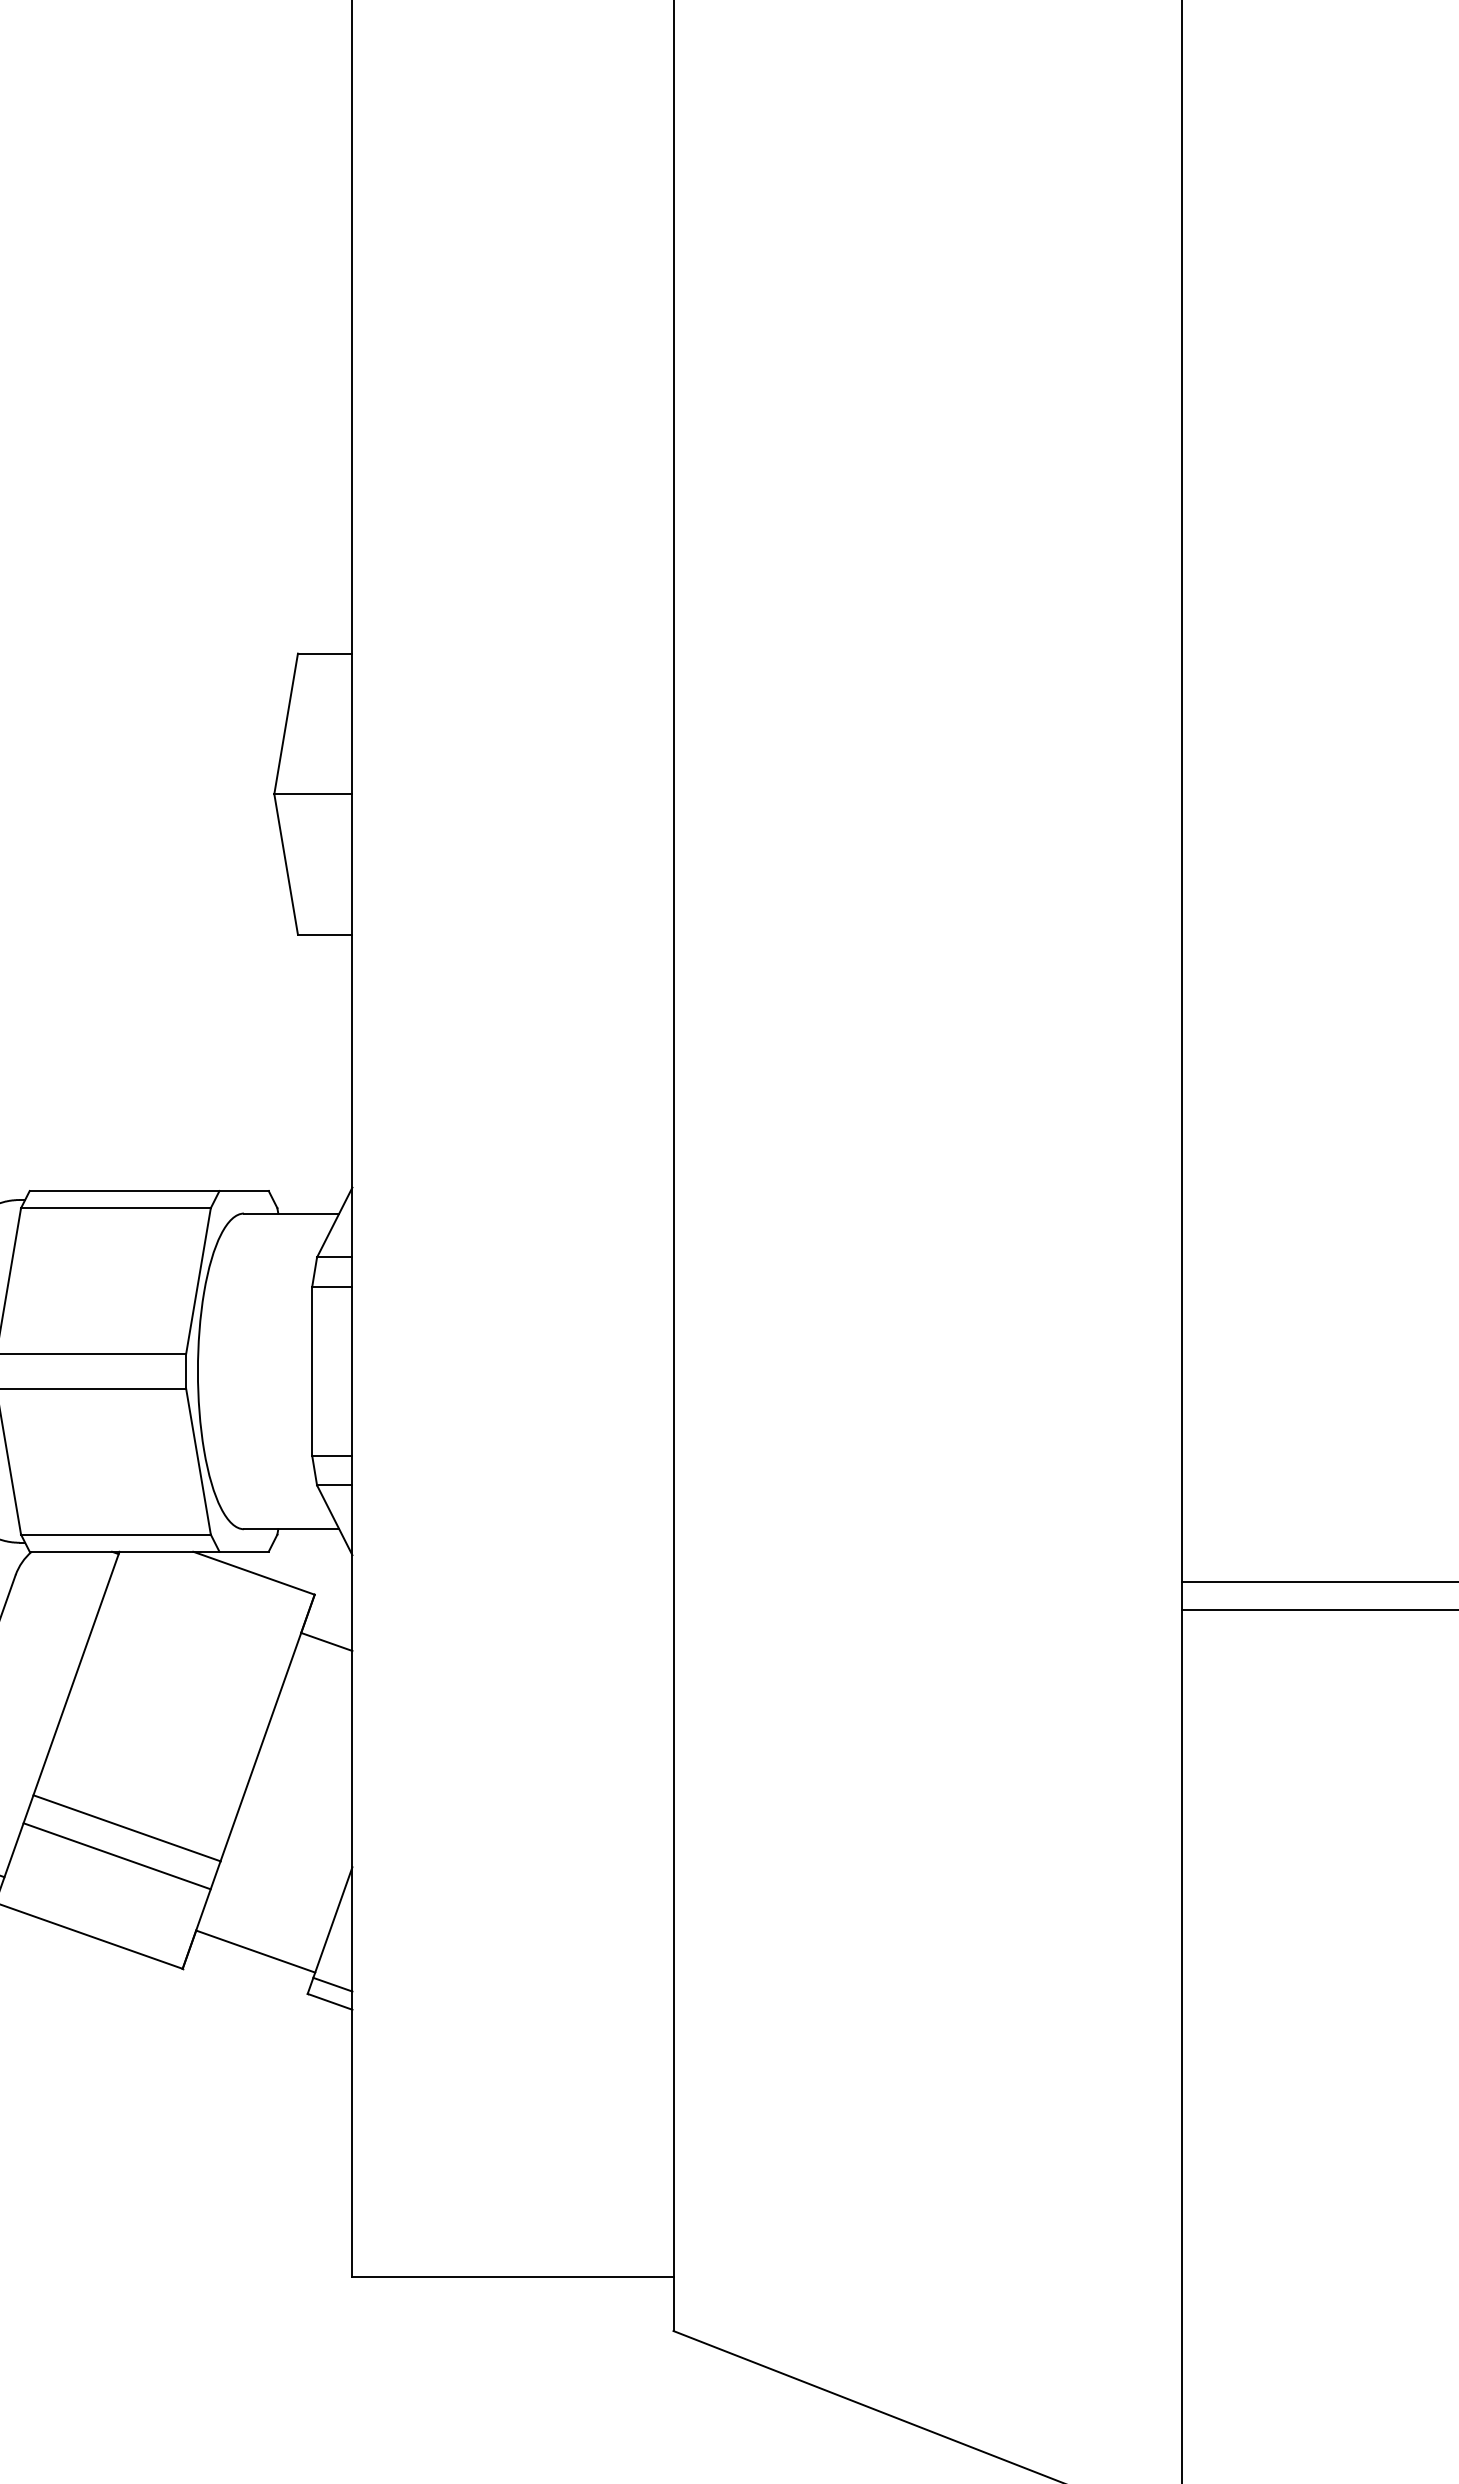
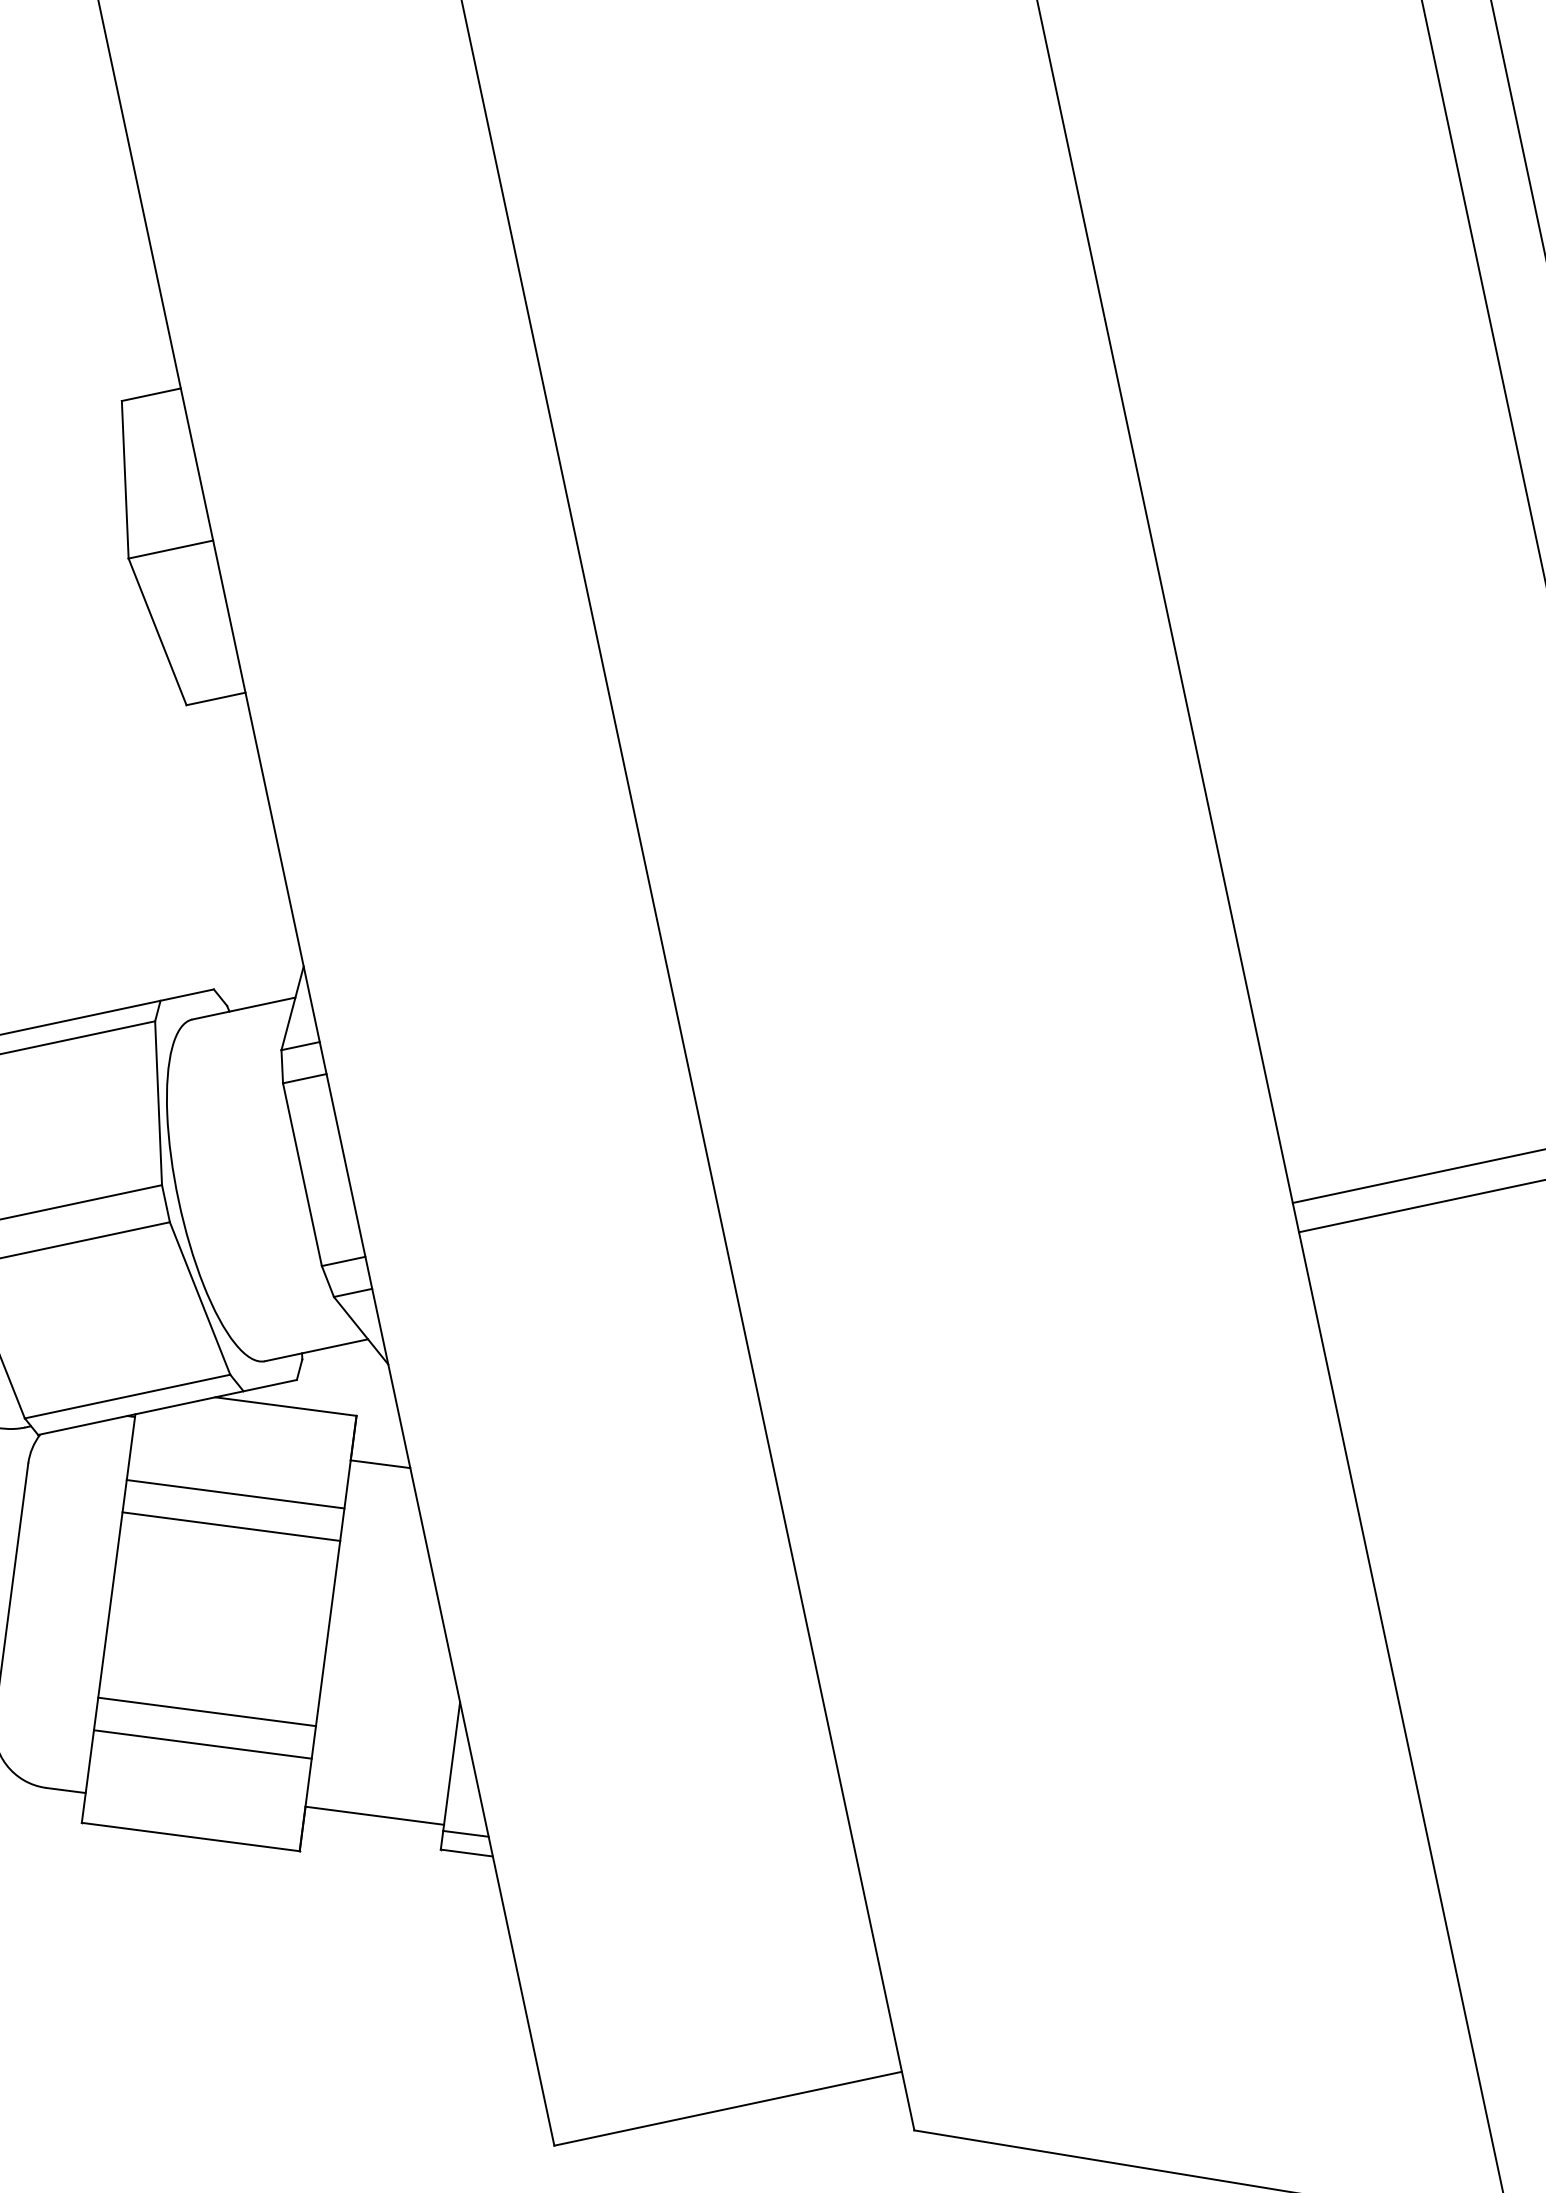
line: (192, 1641) -> (235, 1494), added
line: (182, 1669) -> (230, 1527), added

